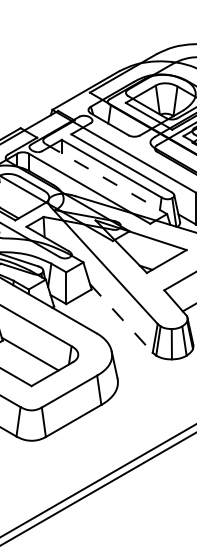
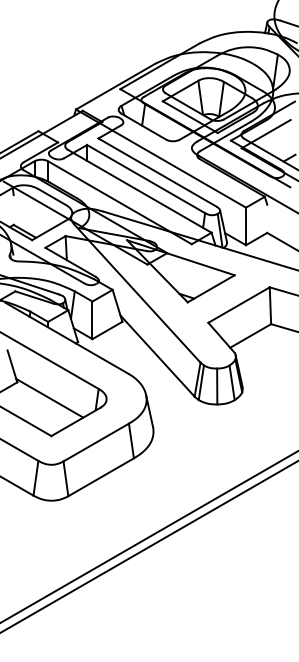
line: (106, 179) -> (139, 191), dashed -> solid
line: (121, 318) -> (157, 356), dashed -> solid

